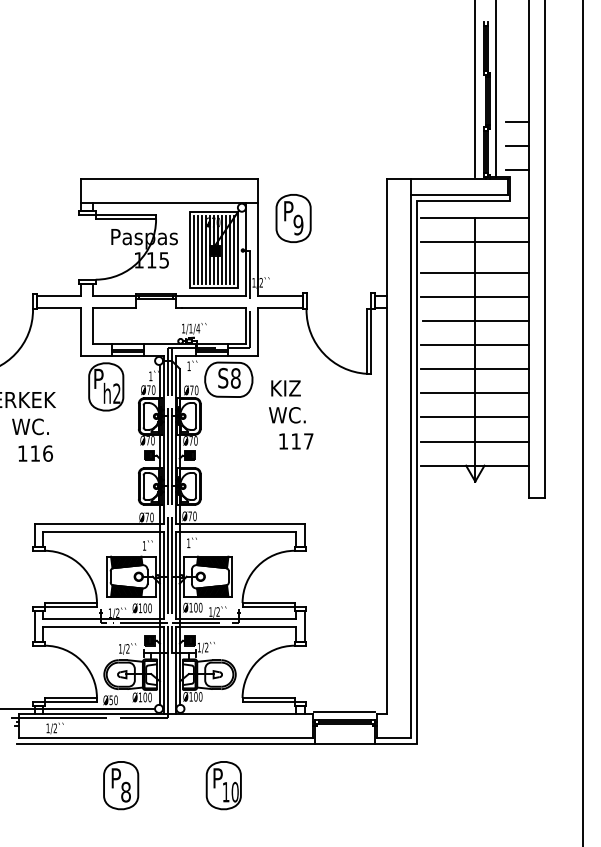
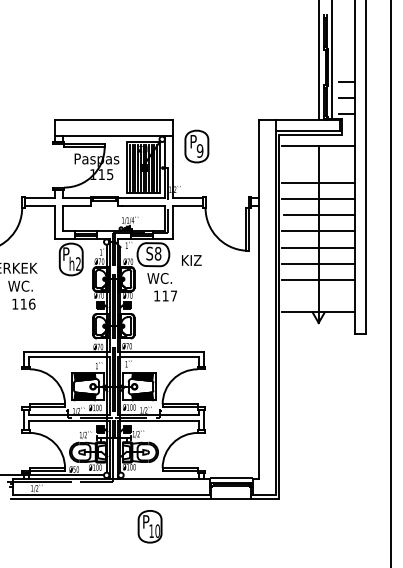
line: (475, 242) -> (318, 162), removed
text: (290, 428) -> (161, 287), moved
line: (475, 442) -> (318, 296), removed
part: (120, 785) -> (80, 526), removed

